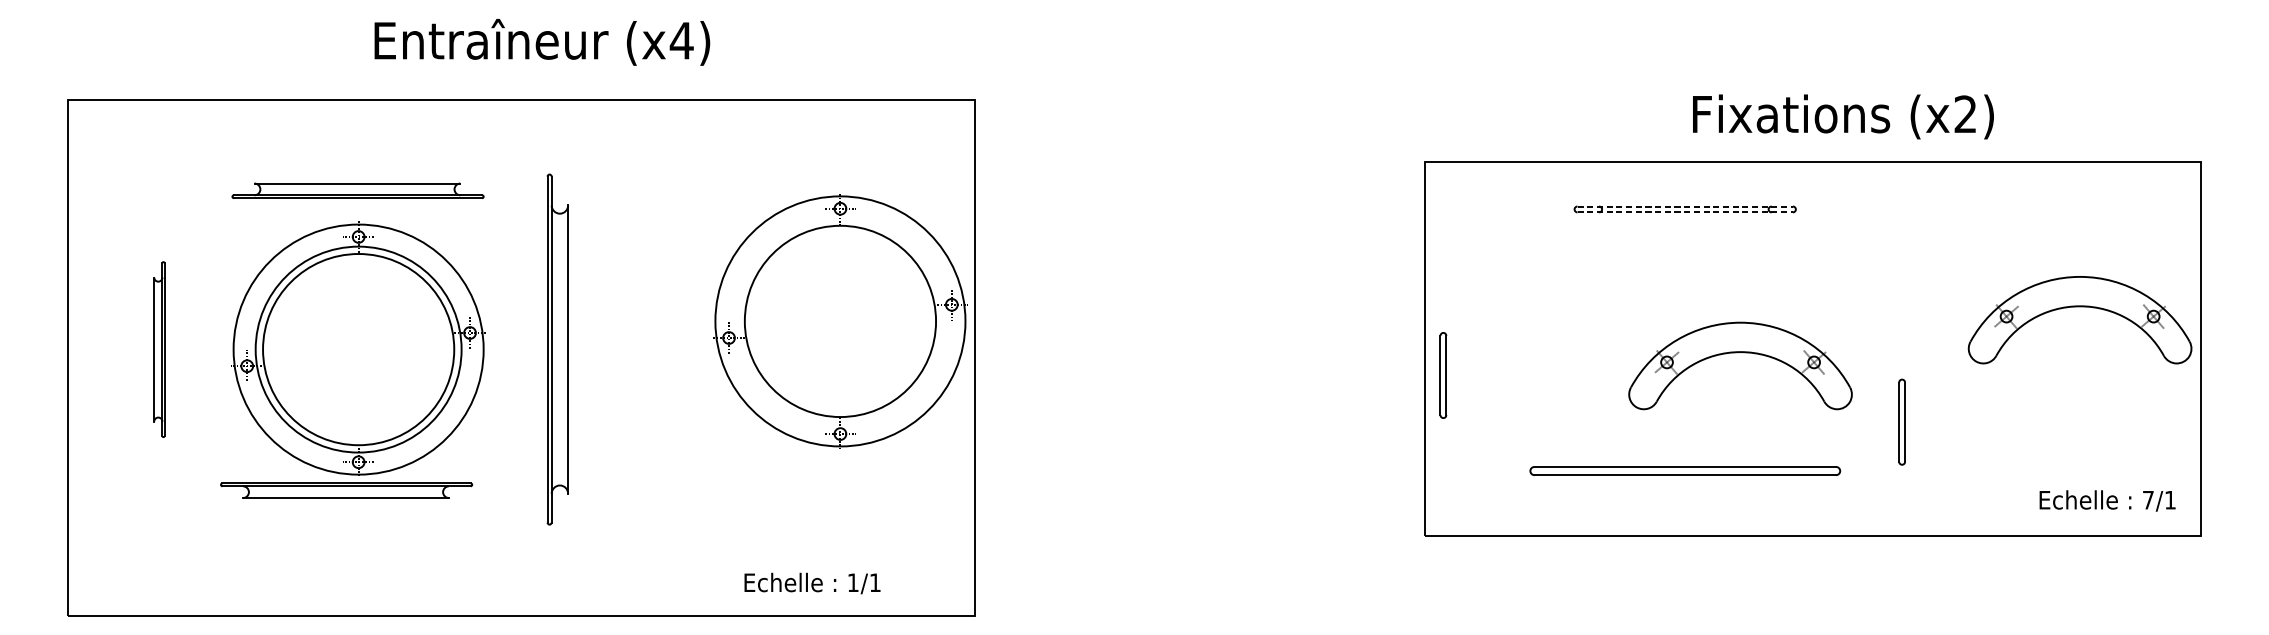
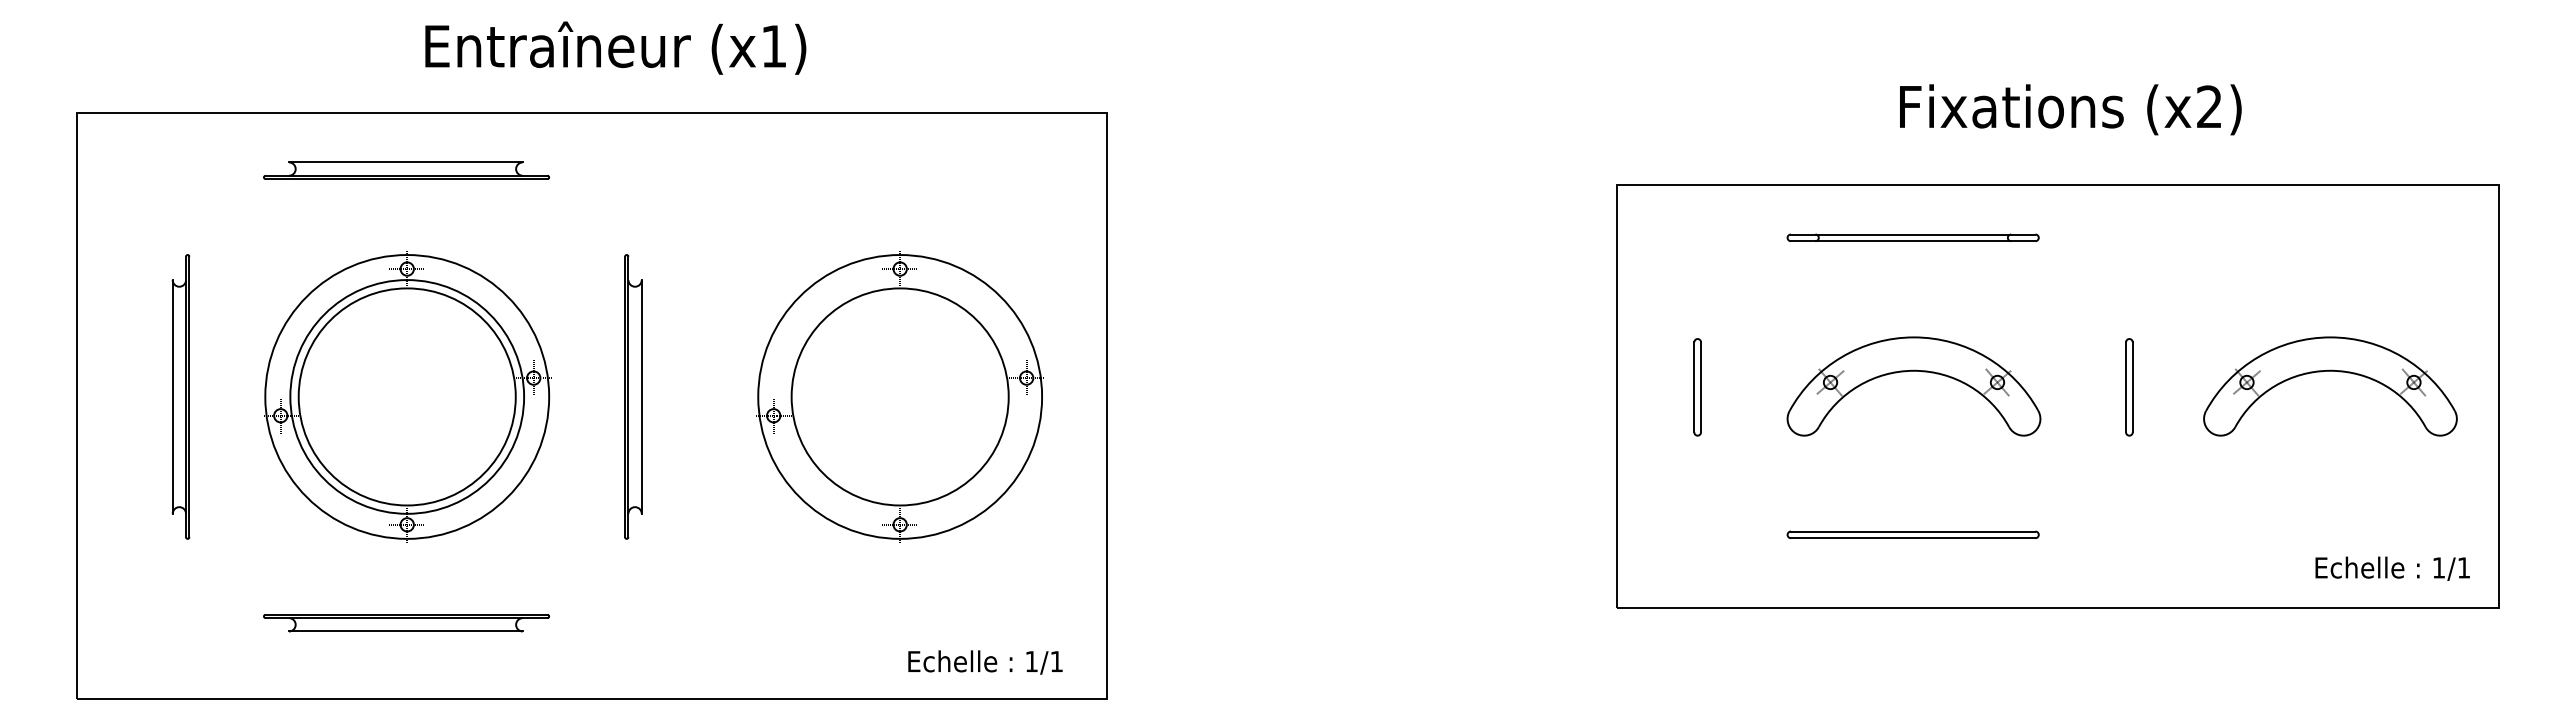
text: (681, 40) -> (773, 46), (x4) -> (x1)
text: (1843, 116) -> (2070, 109), moved
part: (357, 190) -> (406, 170), moved
line: (1685, 206) -> (1913, 234), dashed -> solid
line: (1685, 212) -> (1913, 241), dashed -> solid
part: (2080, 306) -> (2330, 371), moved
part: (839, 321) -> (899, 396), moved
part: (158, 349) -> (180, 396), size x1.43
part: (557, 349) -> (633, 396), size x0.71
part: (1740, 352) -> (1913, 371), moved
part: (1443, 375) -> (1697, 387), moved
part: (1902, 422) -> (2129, 387), moved
part: (1684, 470) -> (1912, 534), size x0.71
part: (346, 491) -> (406, 623), moved
text: (2147, 499) -> (2438, 567), 7/1 -> 1/1
text: (812, 583) -> (985, 662), moved

